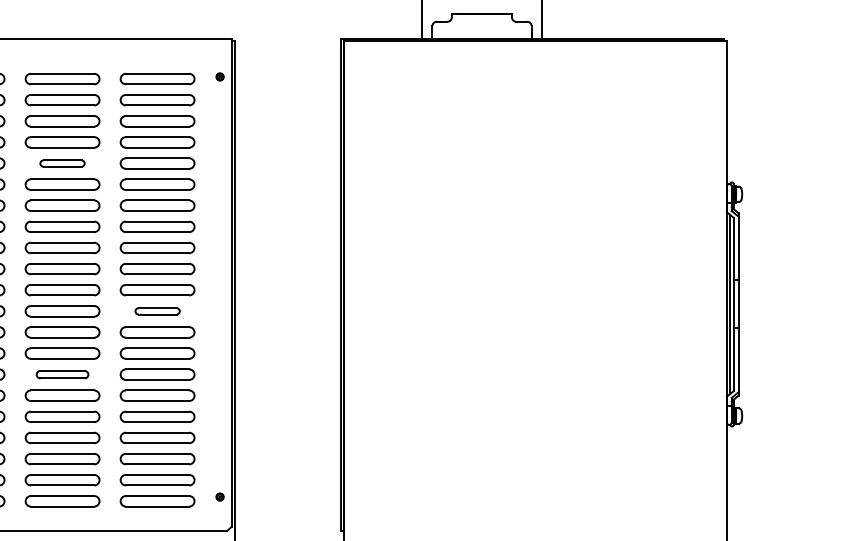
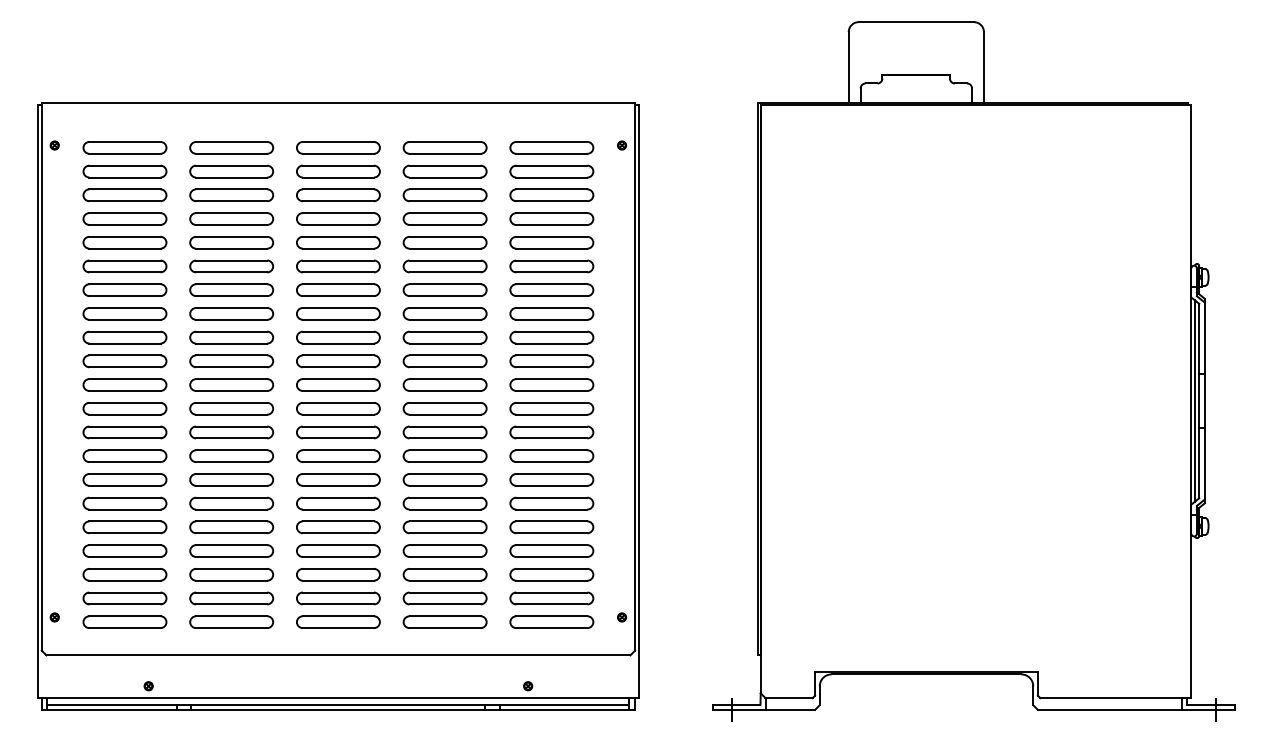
part: (62, 163) -> (444, 242), size x1.67
part: (157, 311) -> (551, 408), size x1.67
part: (62, 374) -> (444, 479), size x1.43

